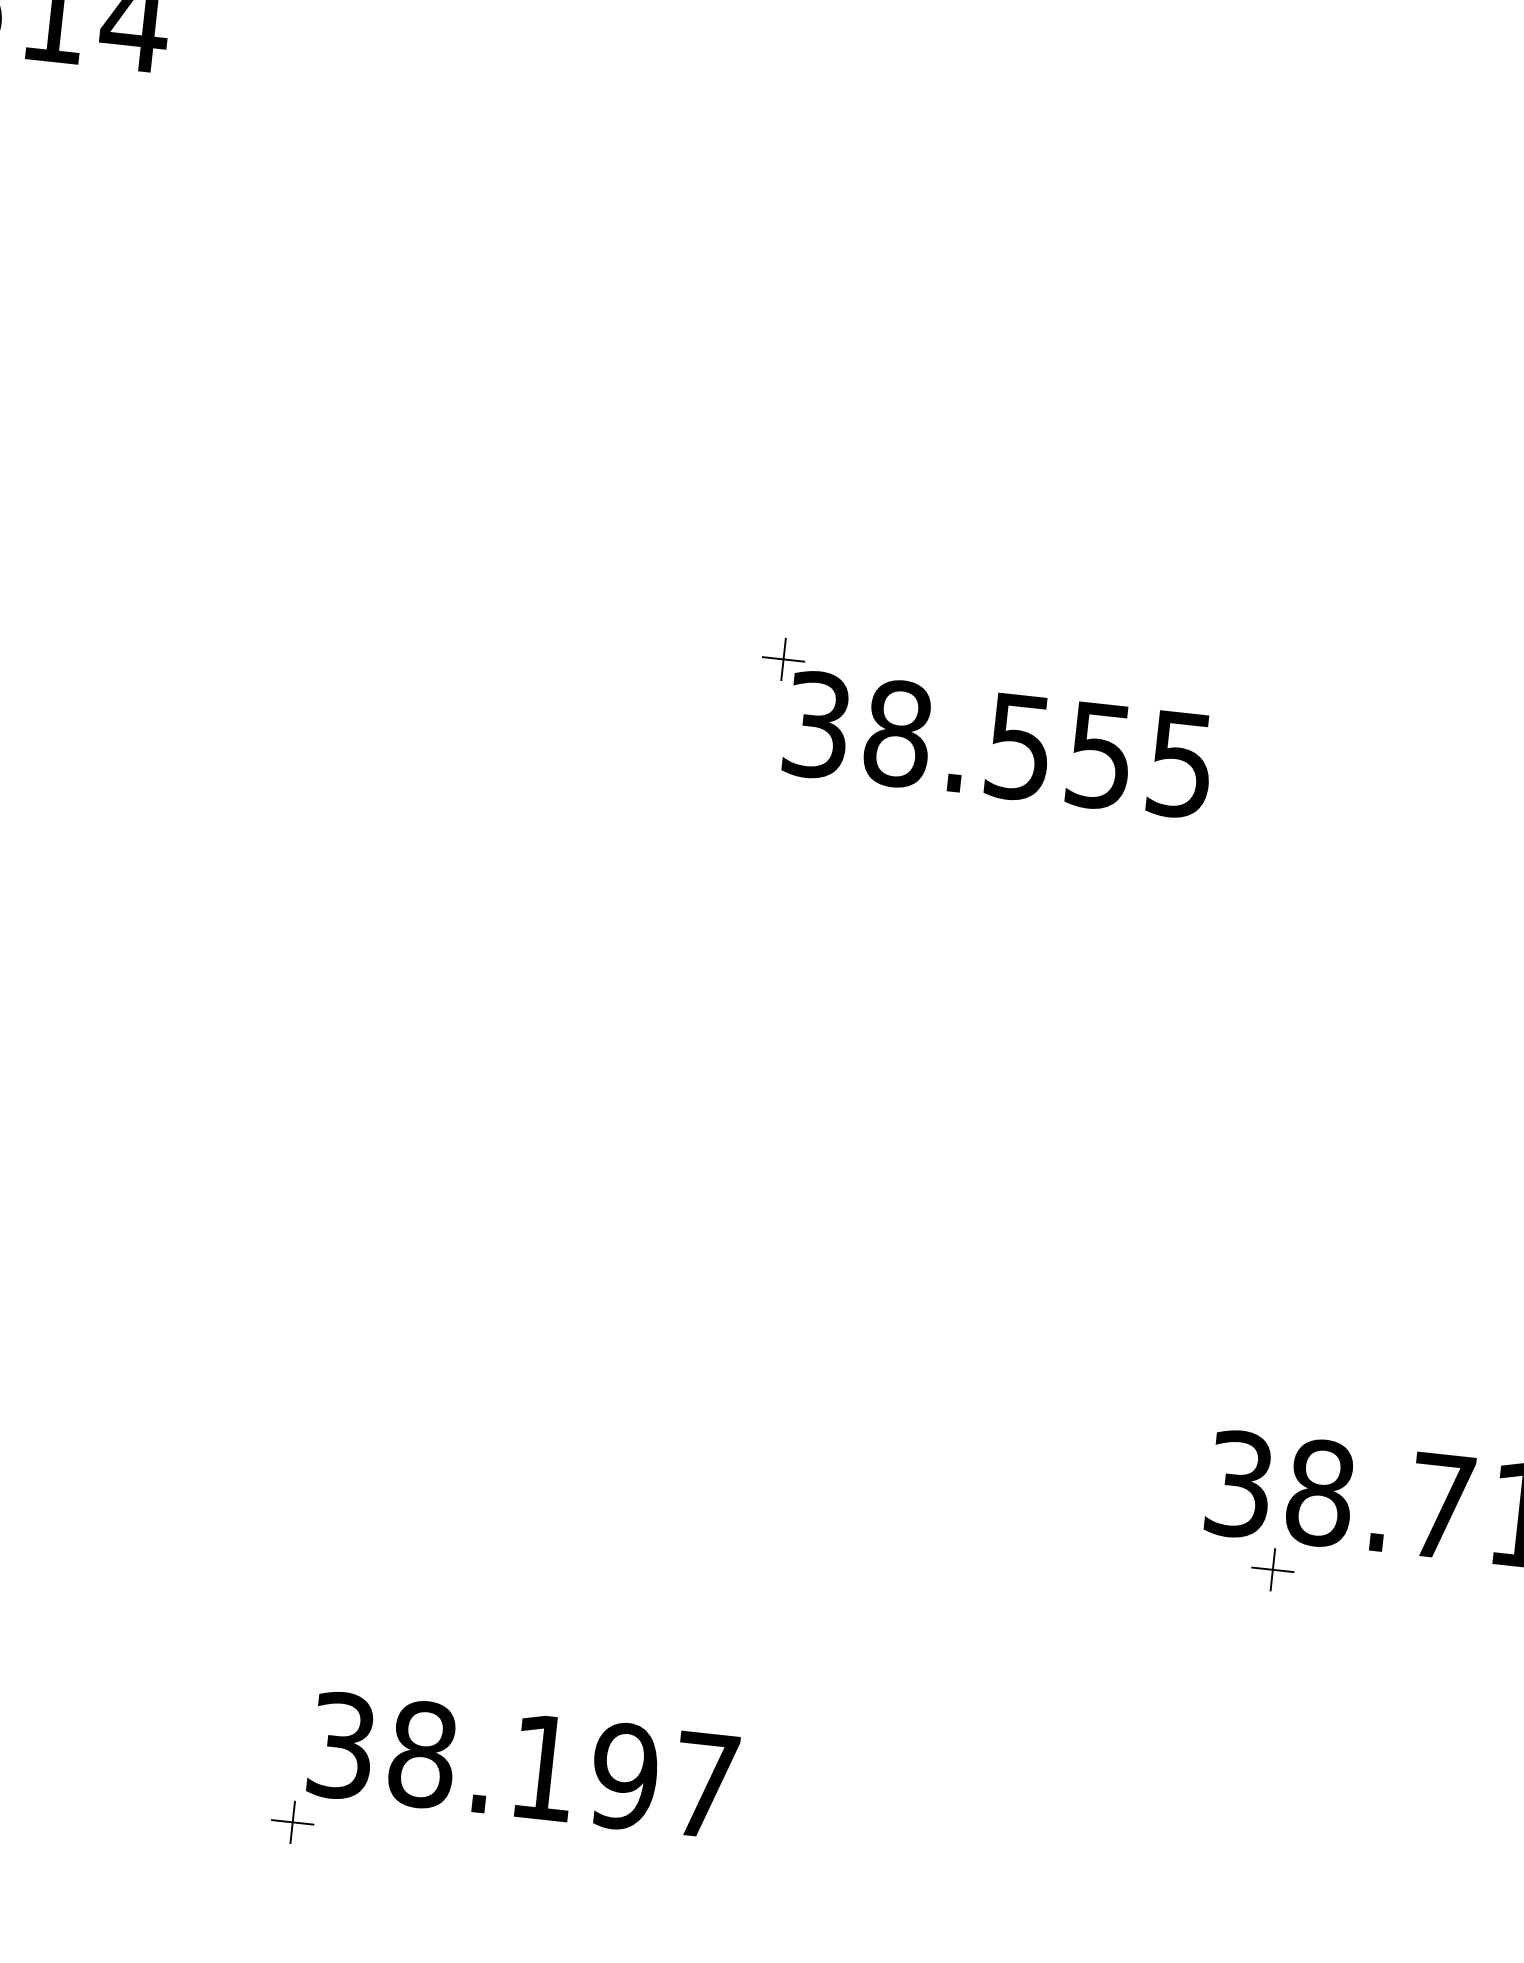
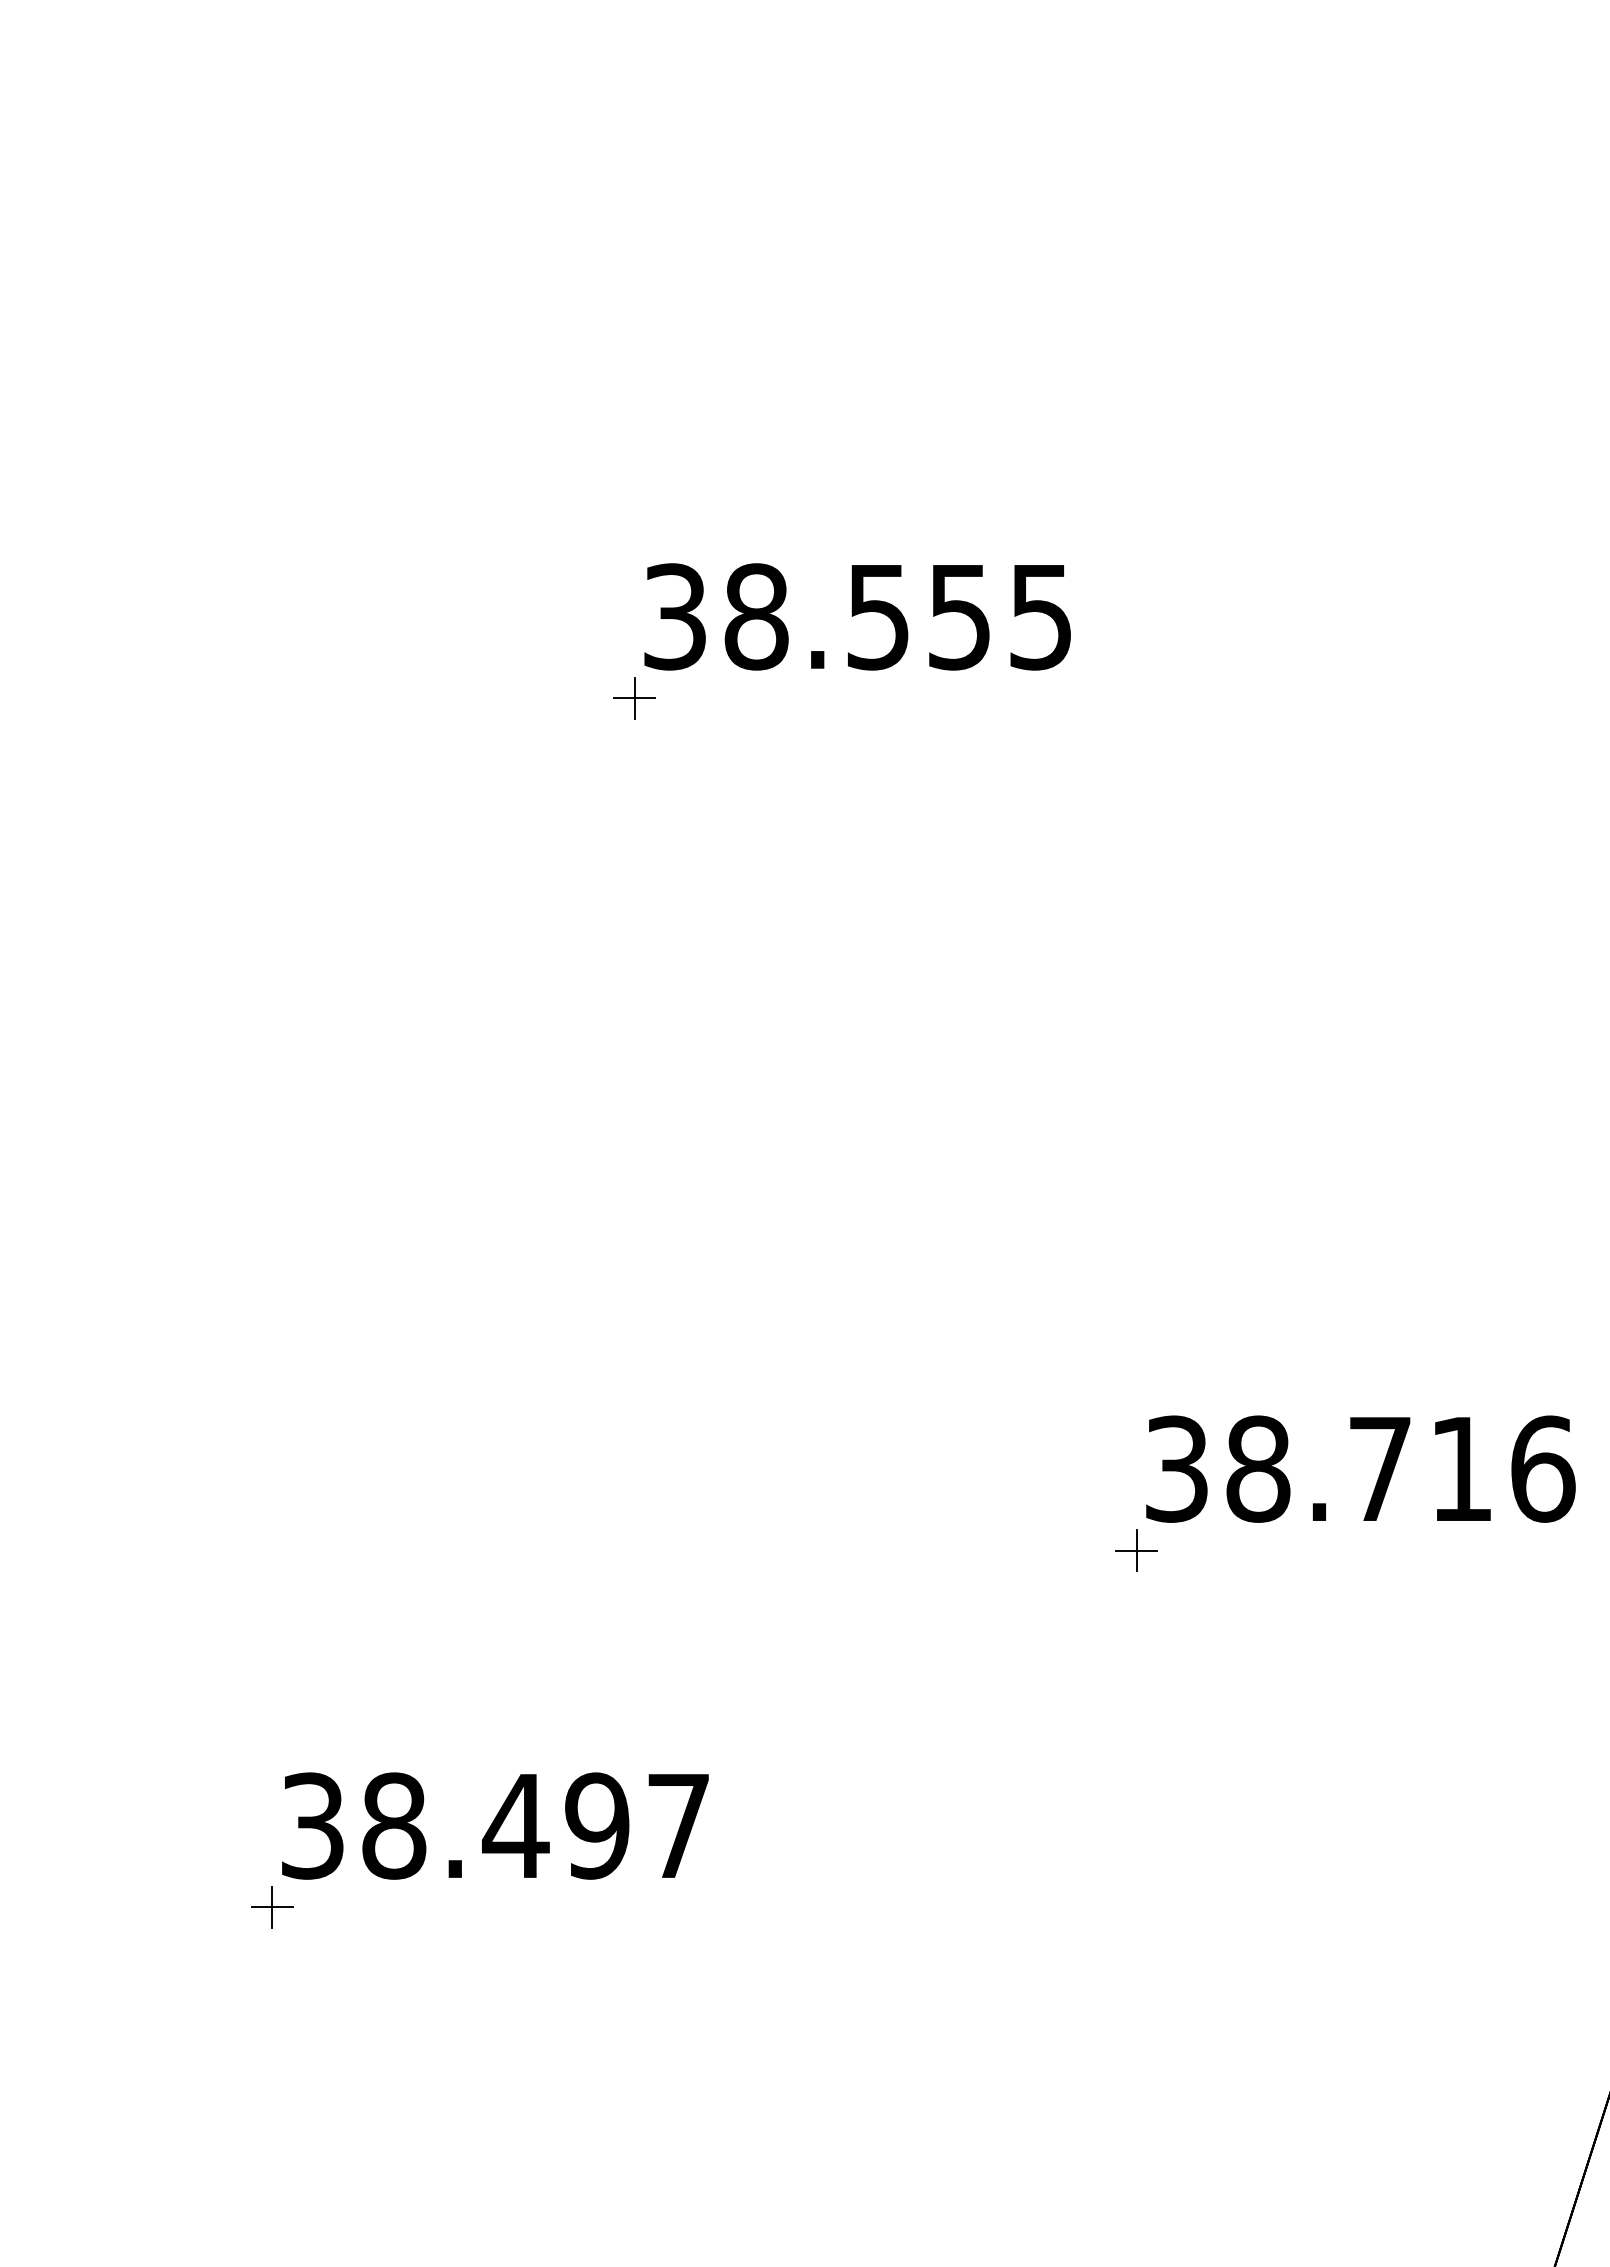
text: (998, 744) -> (857, 616), moved
part: (1272, 1569) -> (1136, 1550), moved
text: (543, 1767) -> (515, 1825), 38.197 -> 38.497

